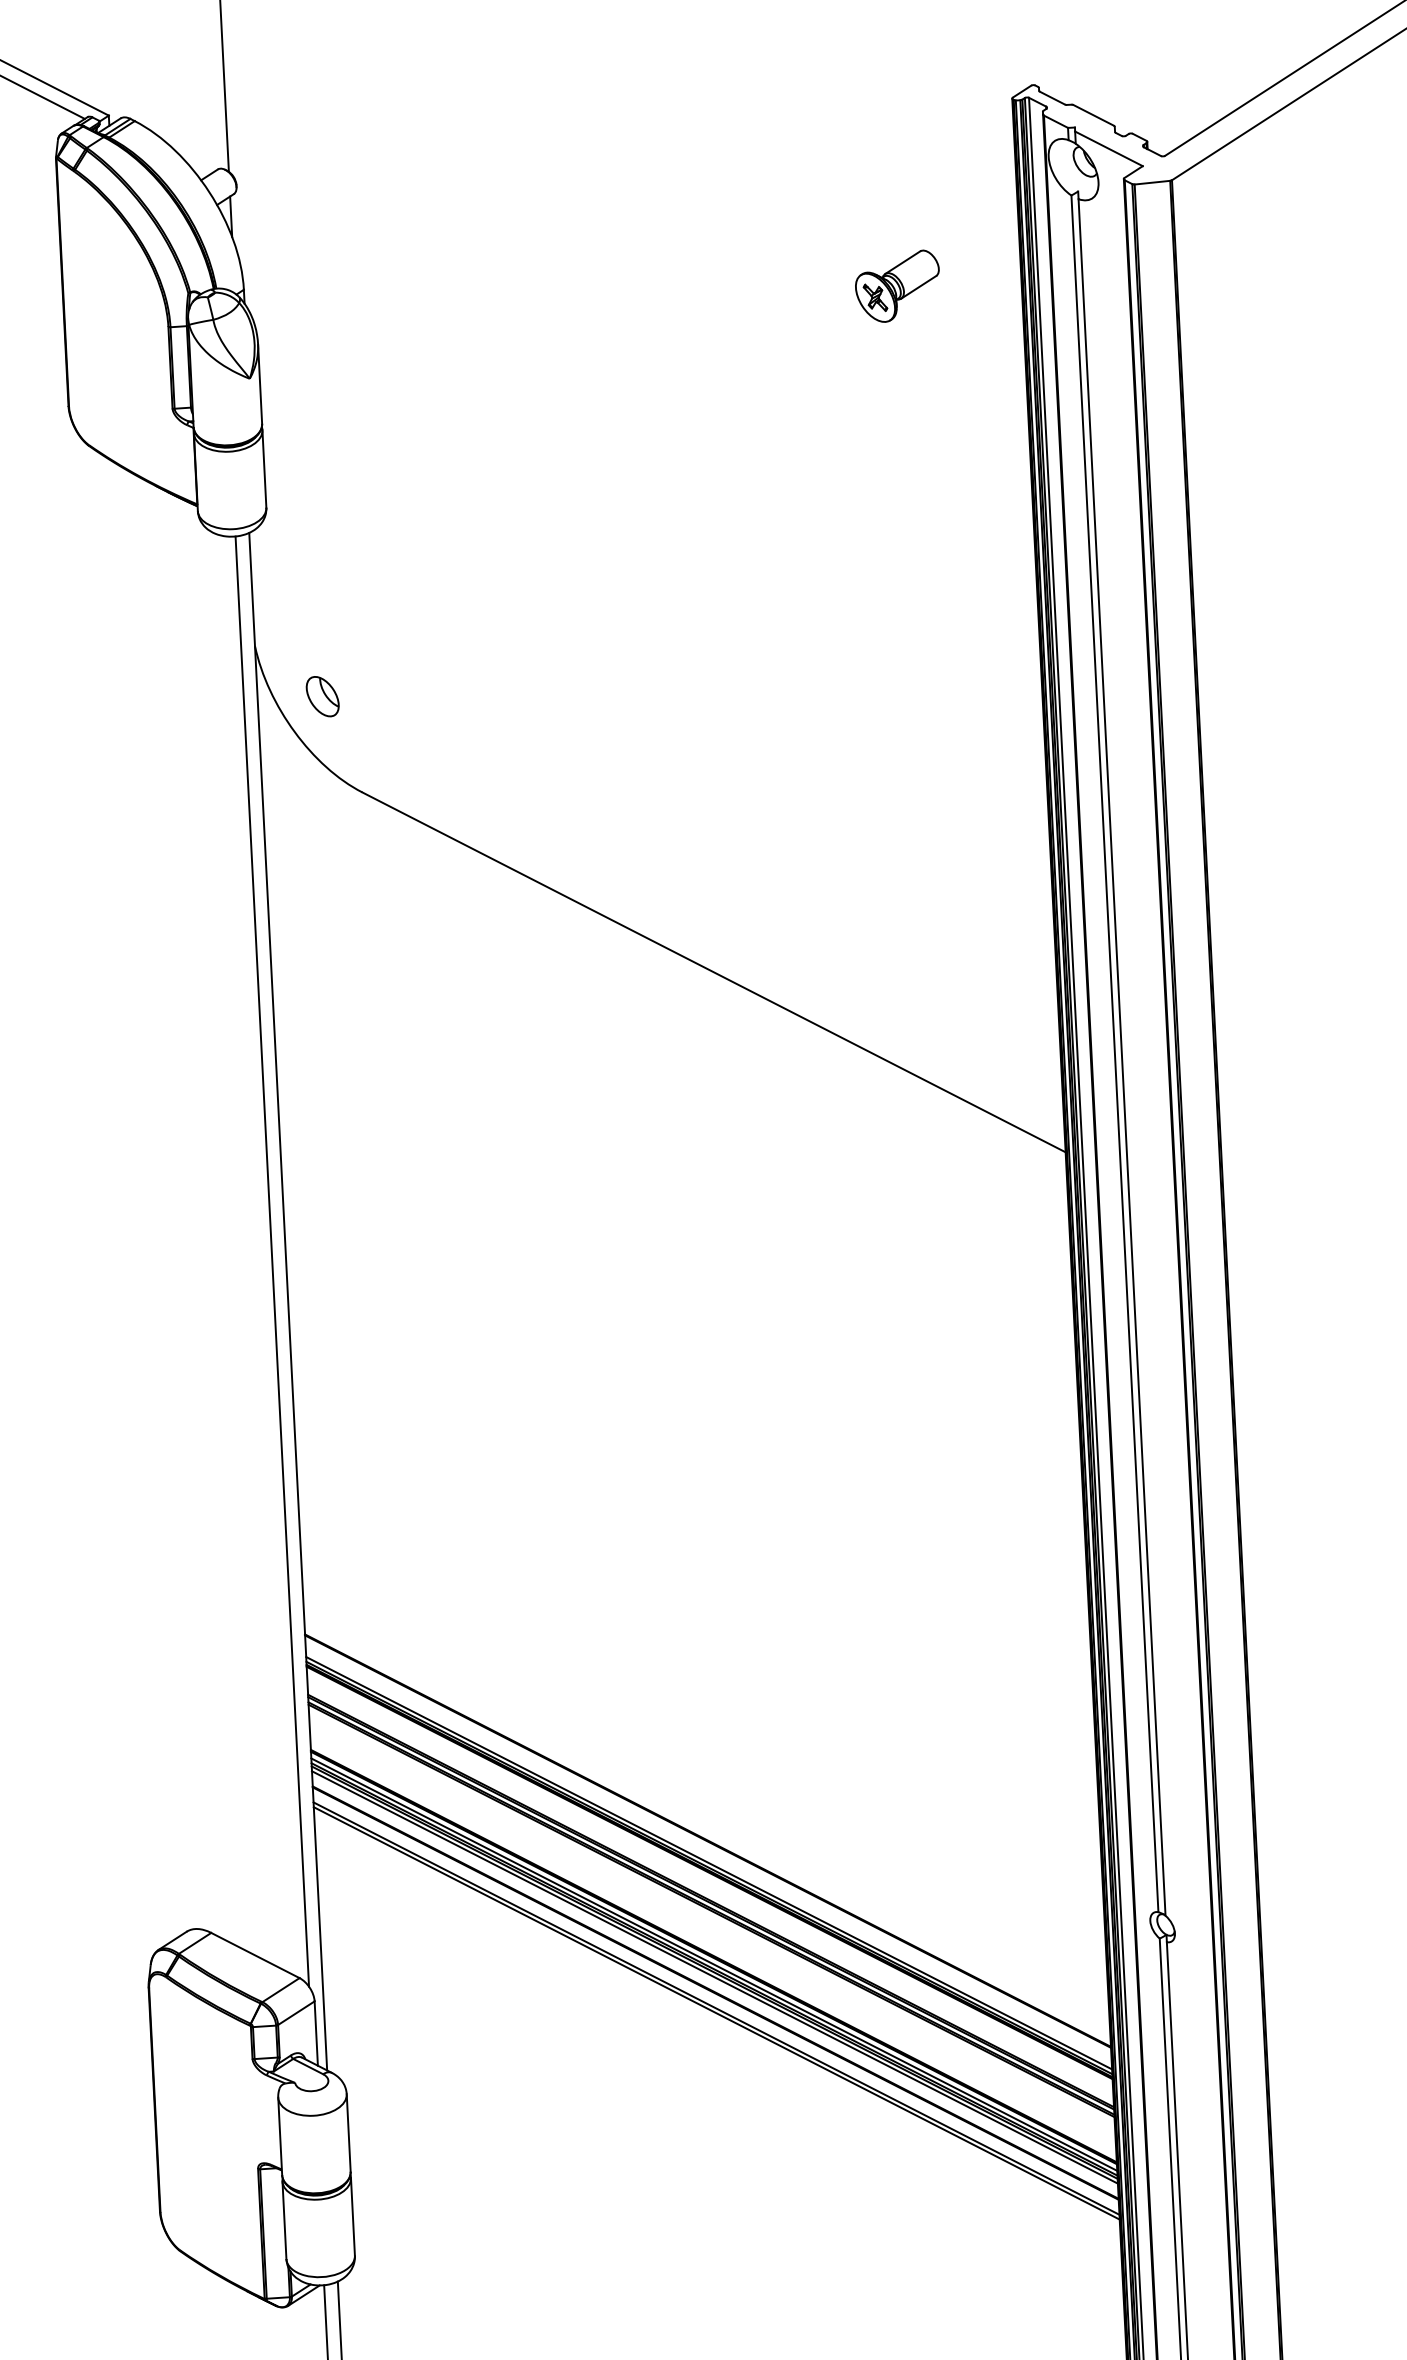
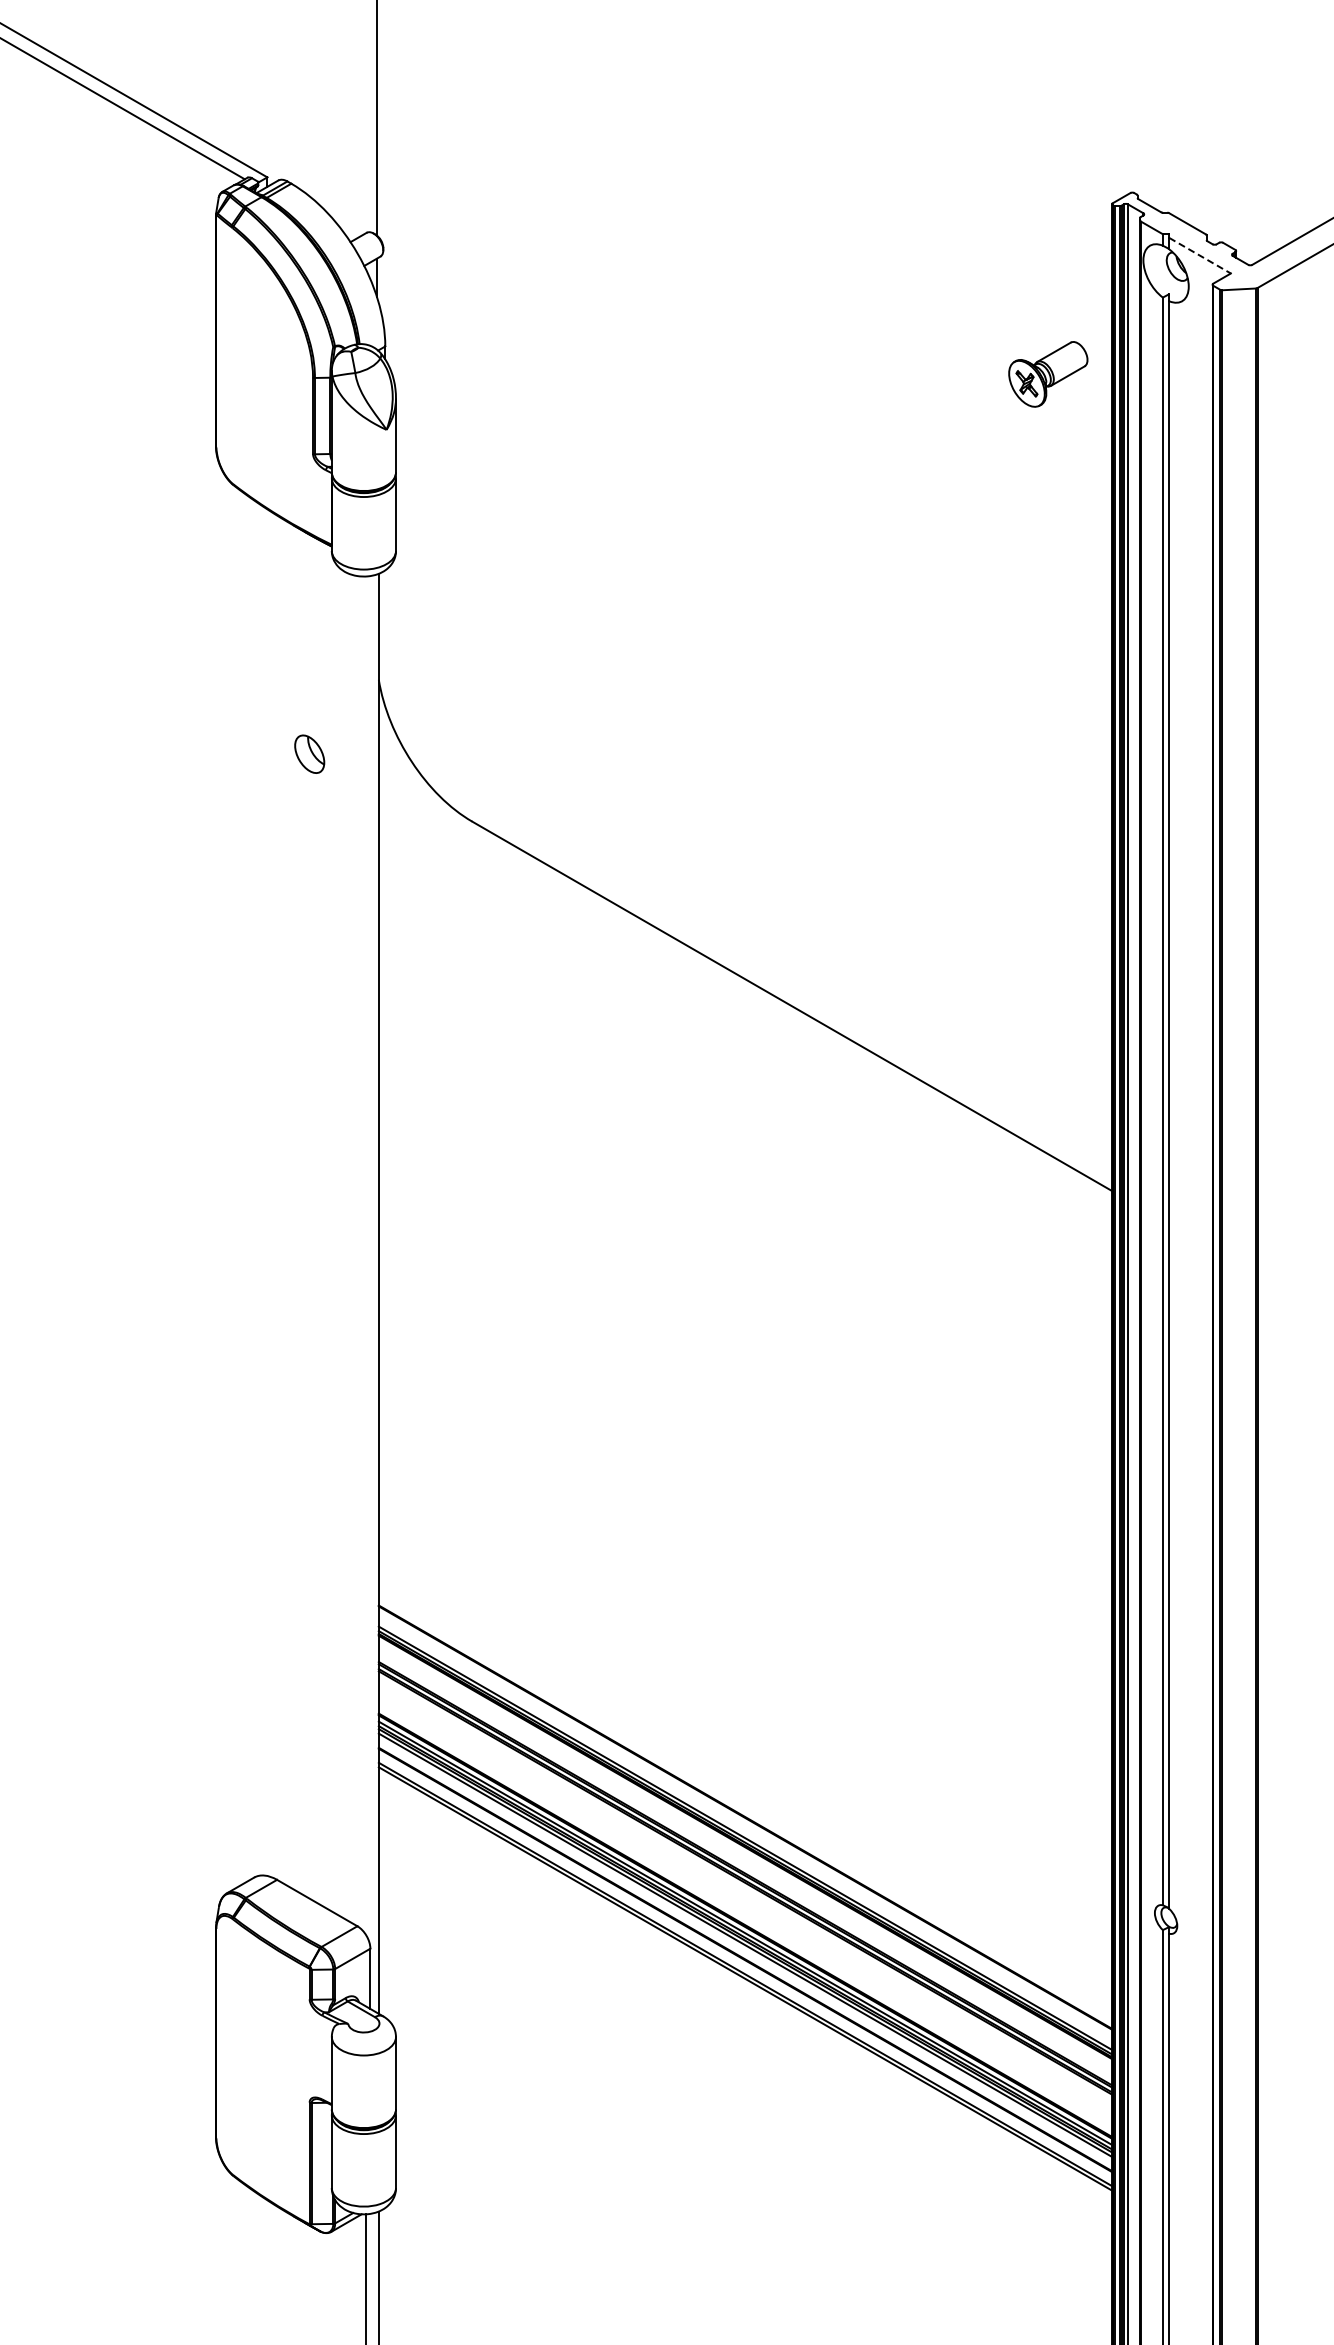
line: (1109, 148) -> (1200, 255), solid -> dashed
part: (898, 286) -> (1048, 374), moved
part: (322, 695) -> (309, 753), moved
line: (271, 1261) -> (365, 1255), removed

